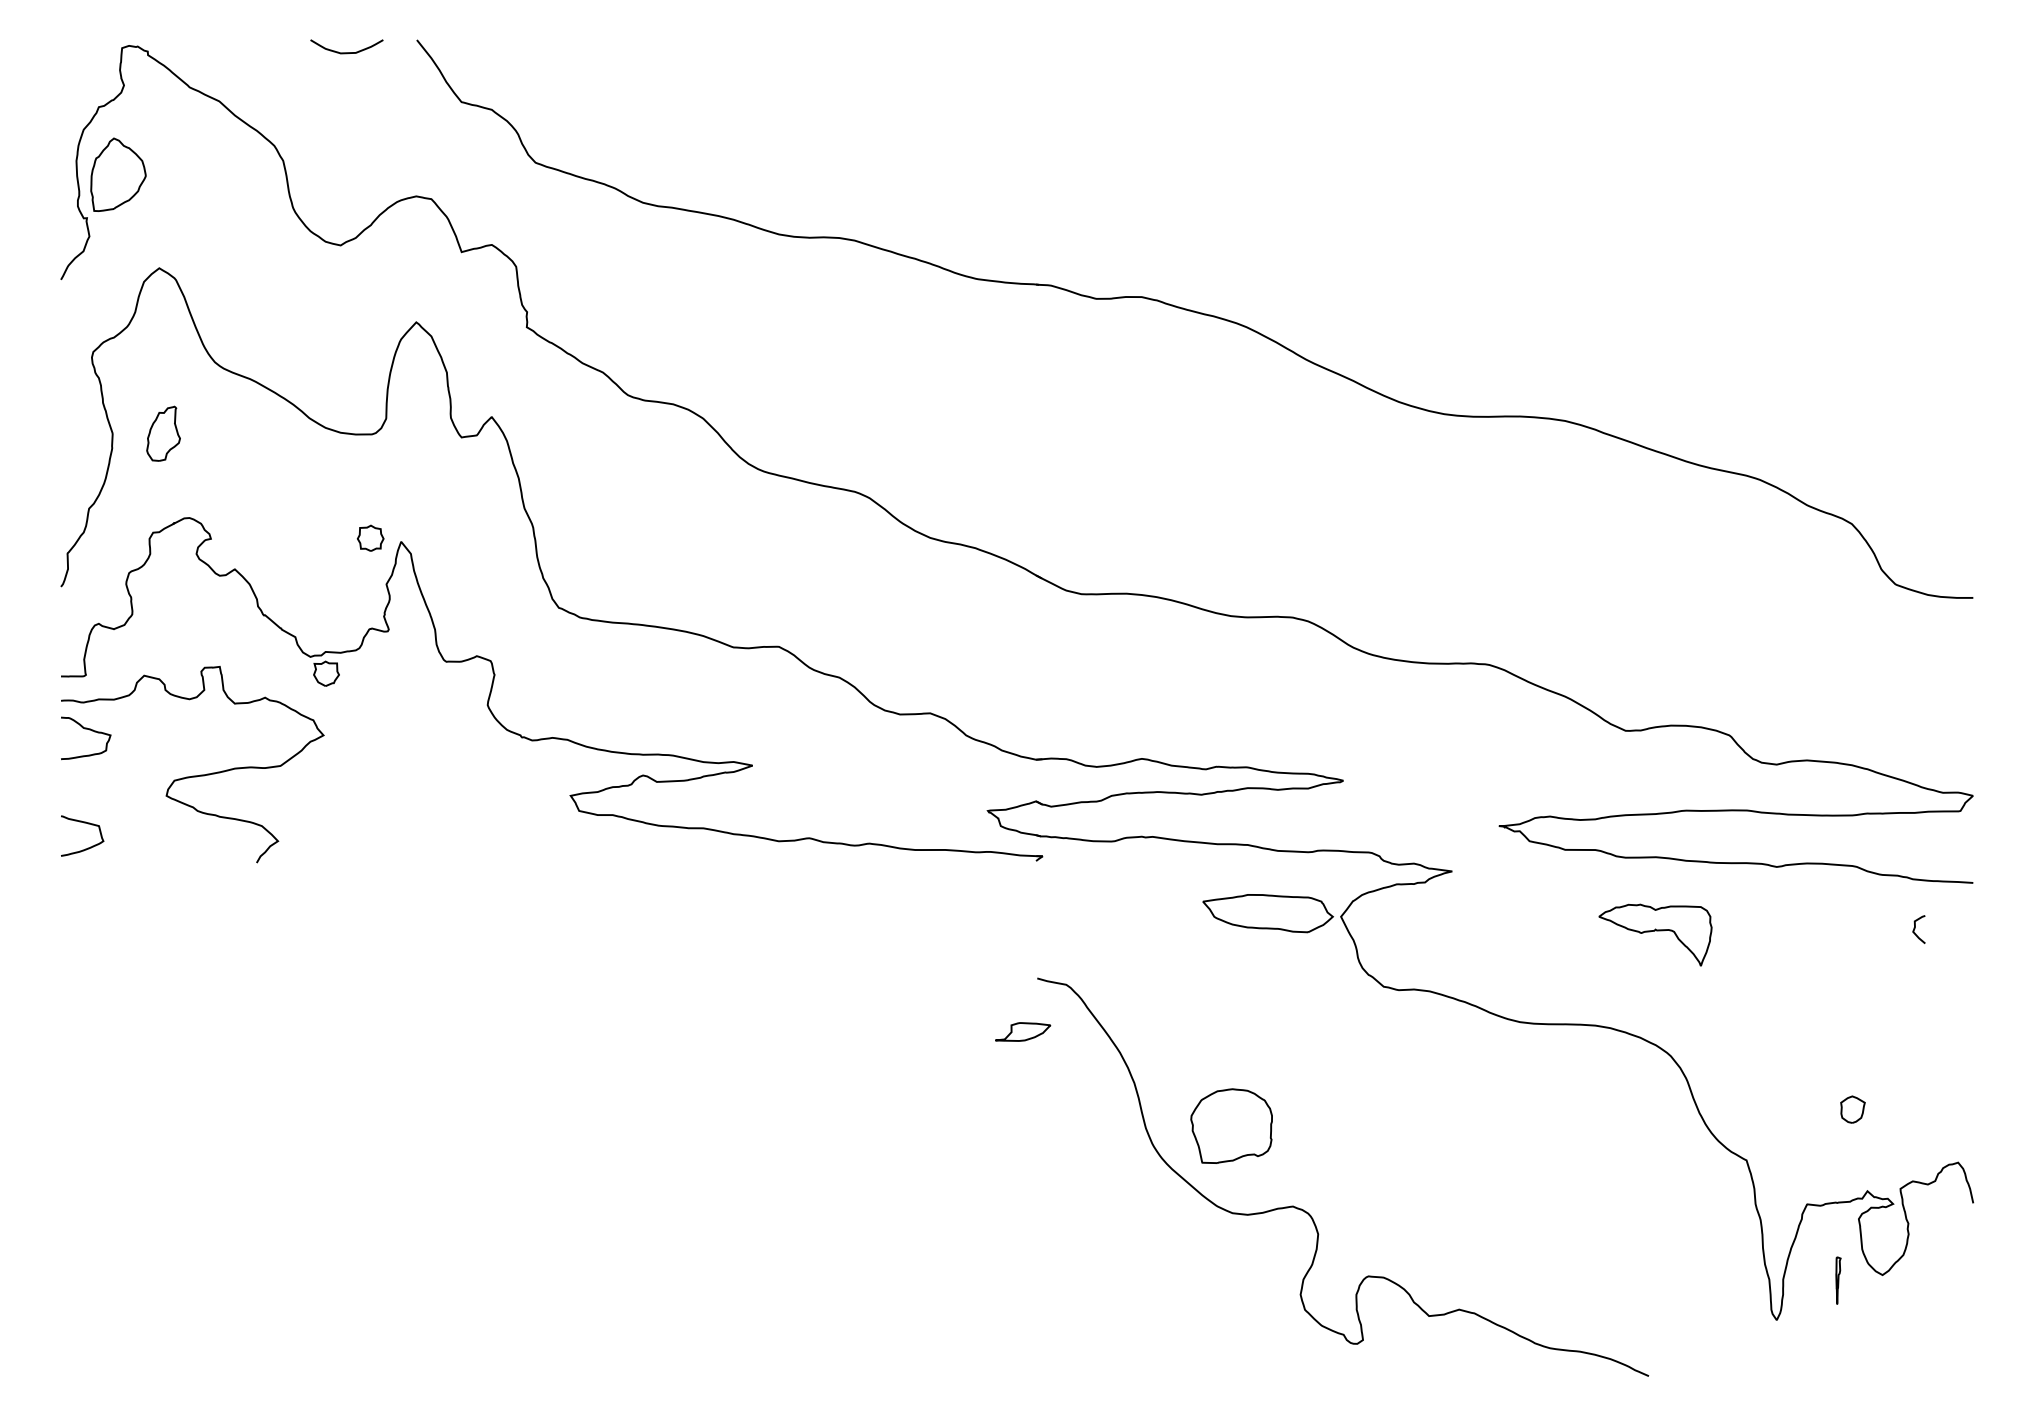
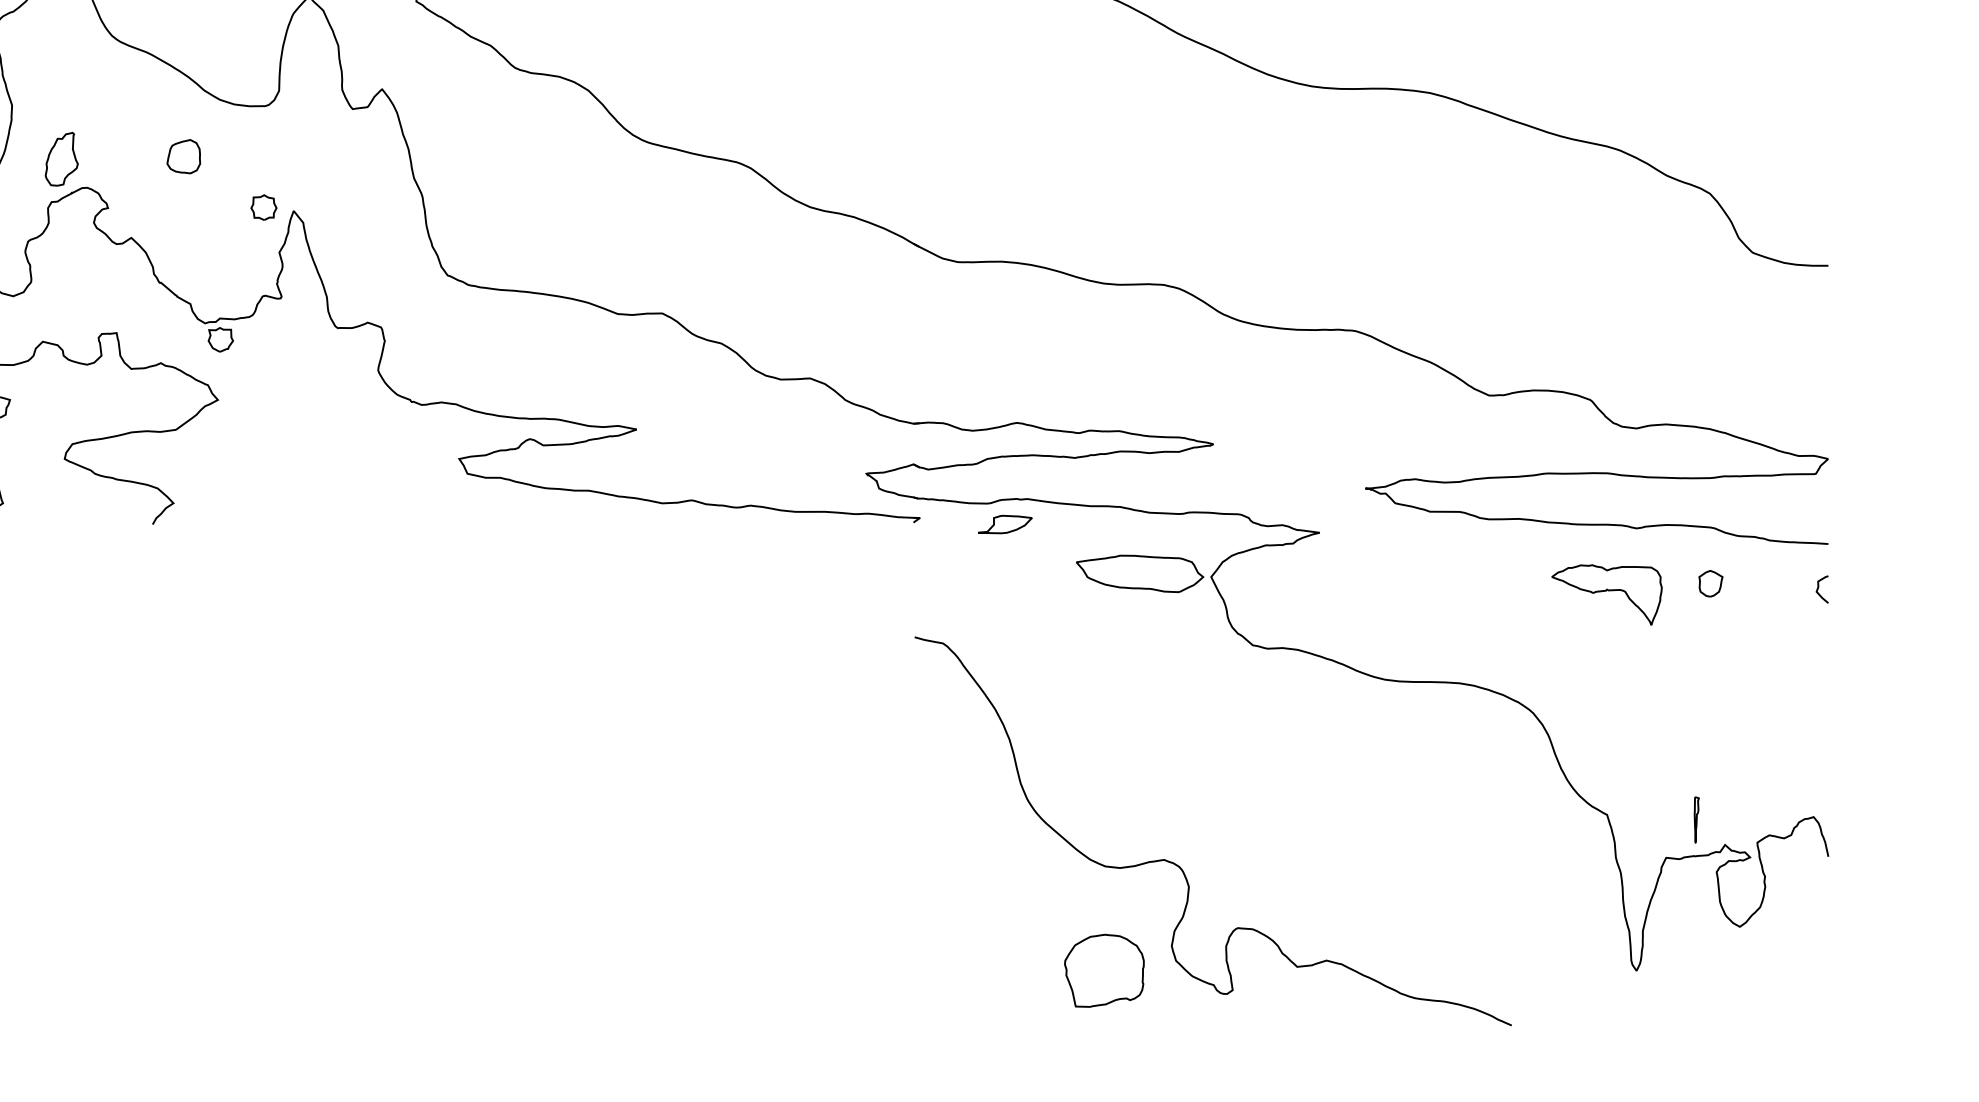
part: (163, 433) -> (61, 158), moved
part: (288, 486) -> (183, 157), added
curve: (1915, 929) -> (1818, 589), moved
part: (1655, 934) -> (1607, 594), moved
part: (1023, 1031) -> (1005, 524), moved
part: (1852, 1109) -> (1710, 583), moved
part: (1231, 1125) -> (1104, 970), moved
part: (1838, 1280) -> (1696, 819), moved

